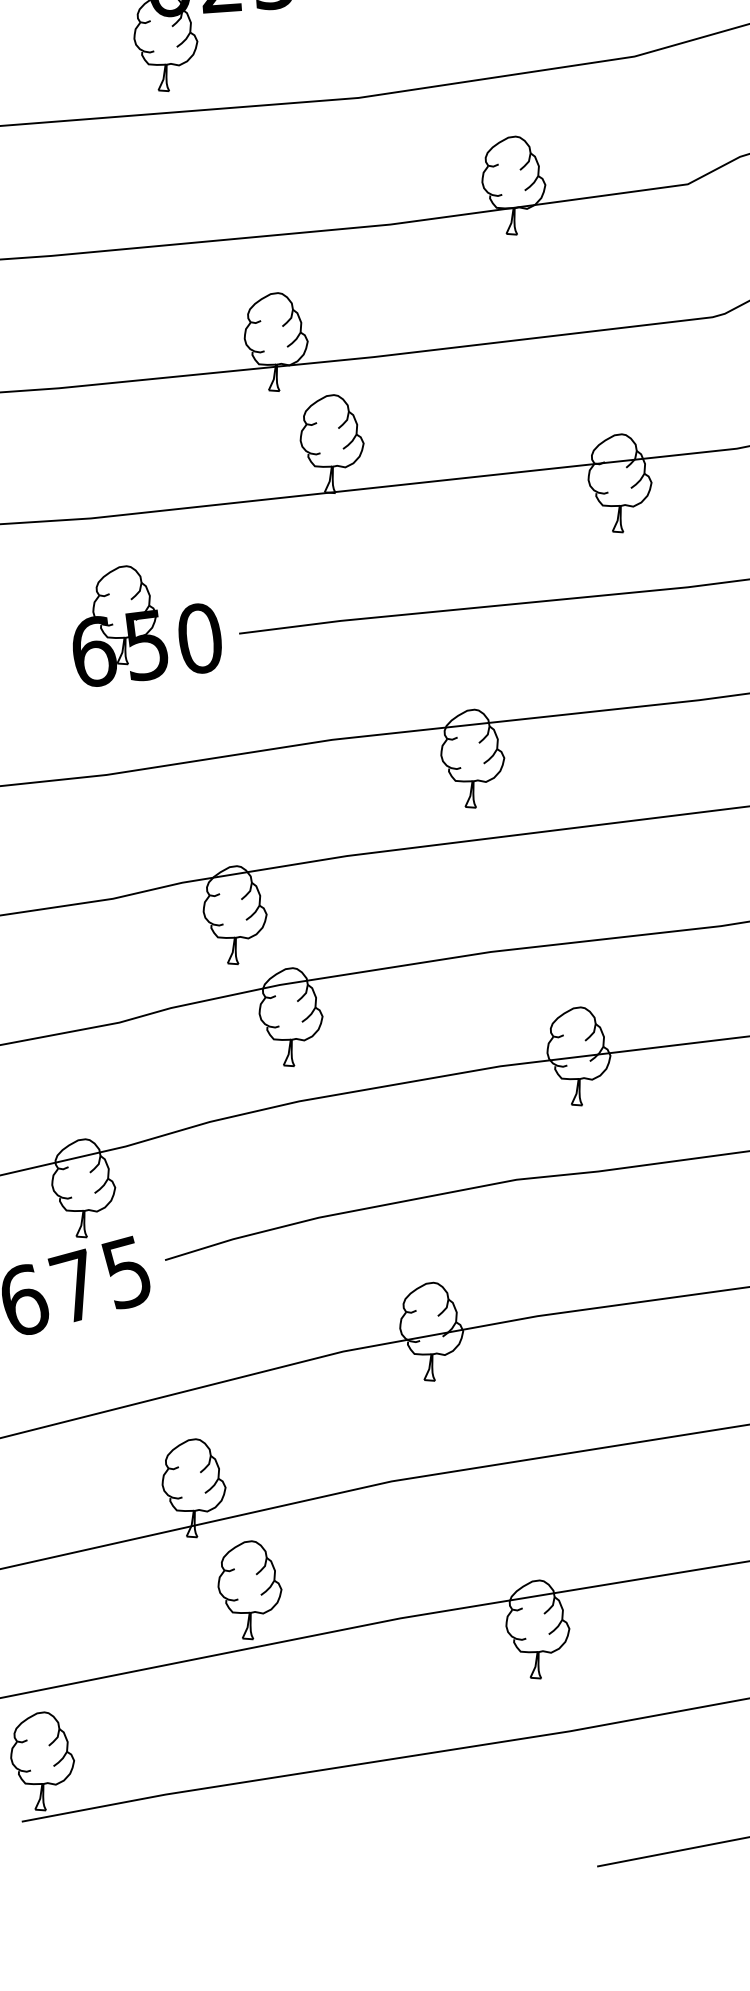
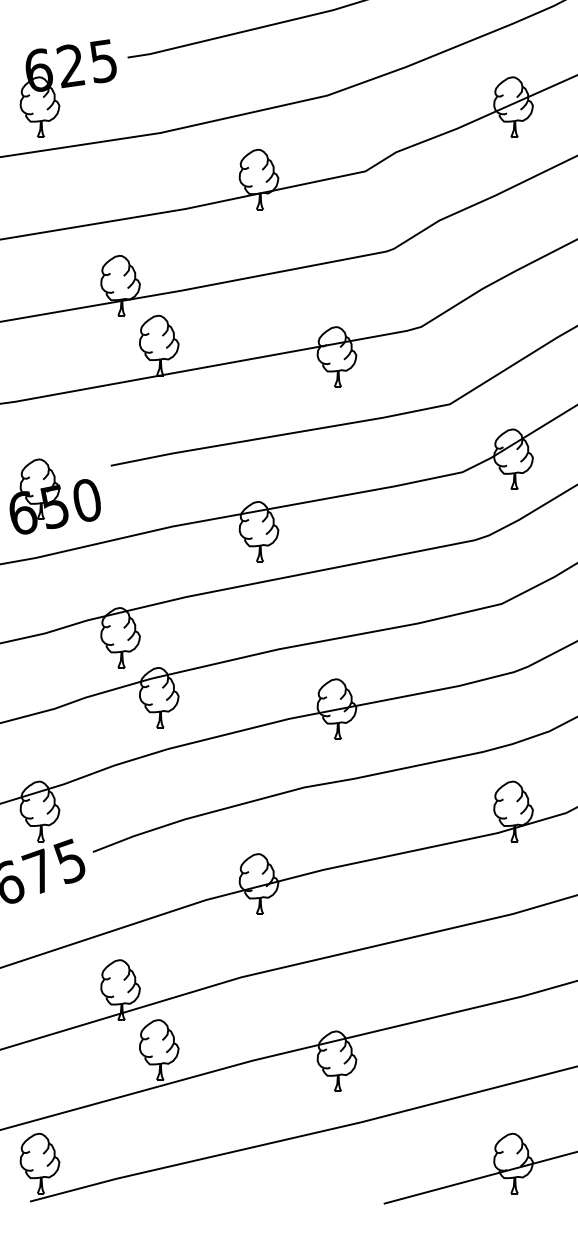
part: (147, 628) -> (54, 496), moved

